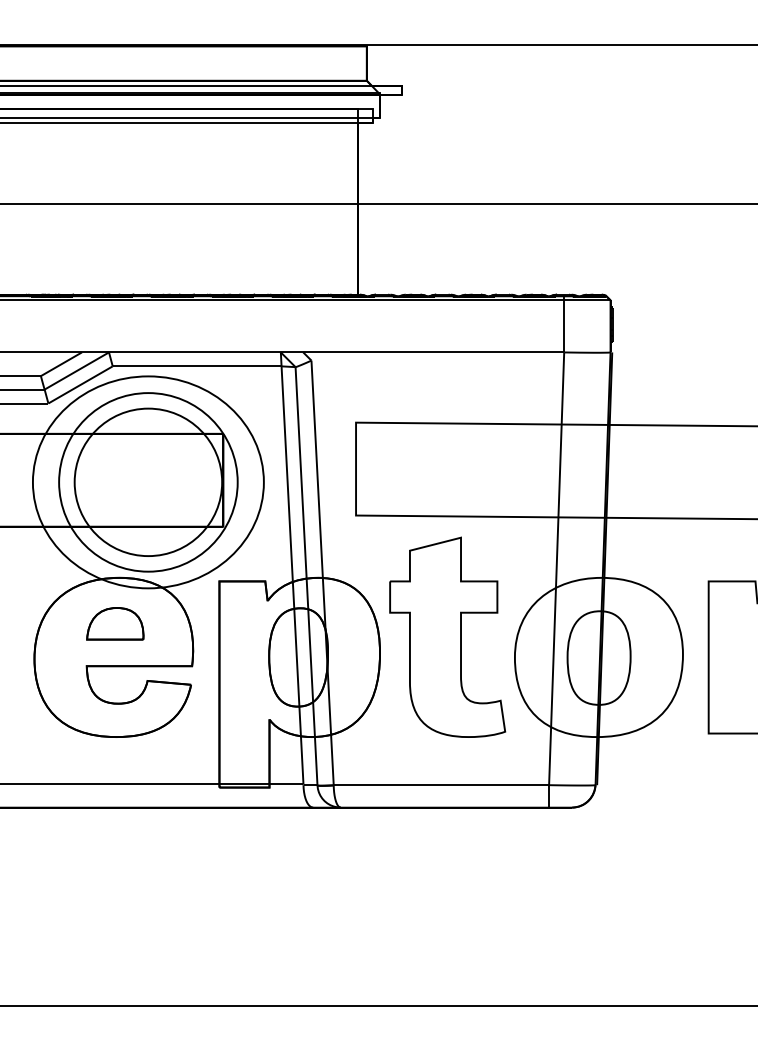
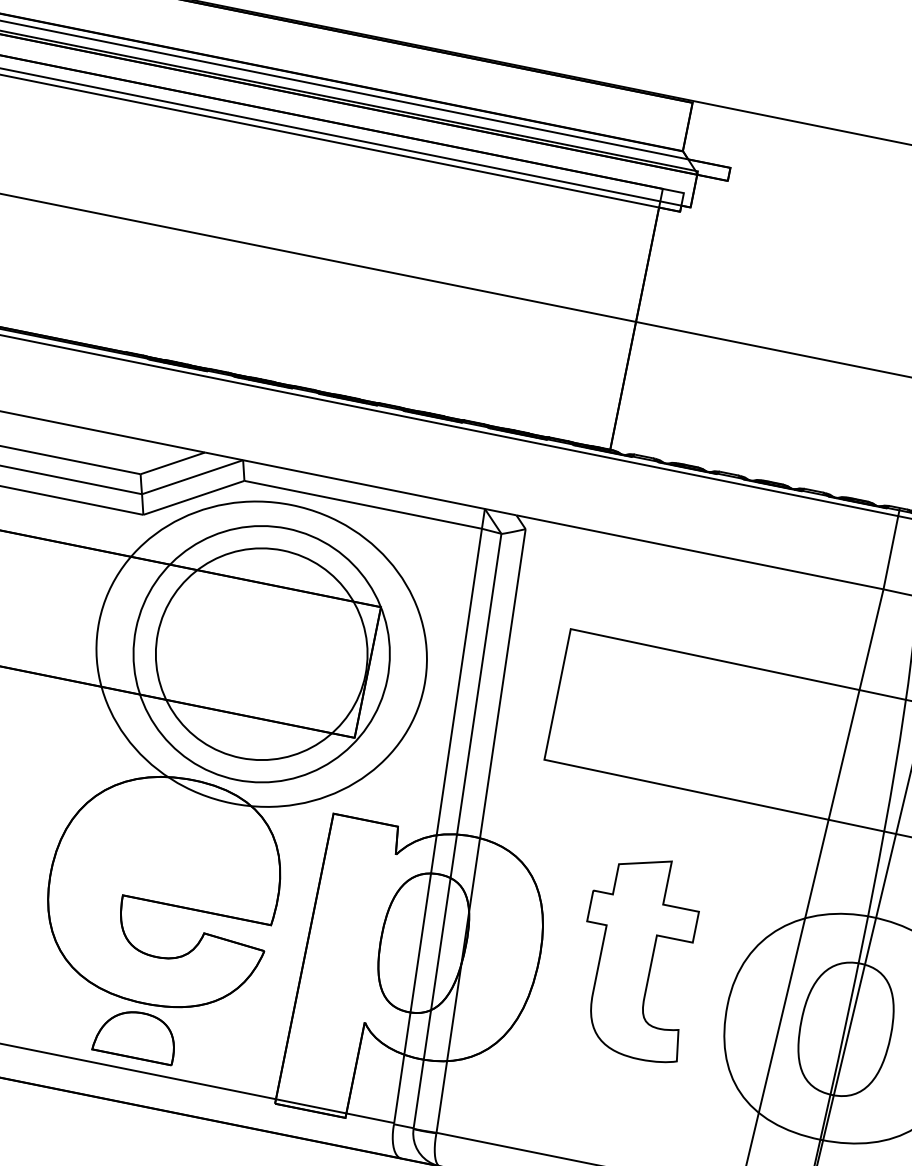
part: (115, 623) -> (136, 1034), moved
part: (447, 636) -> (638, 955), size x0.7

